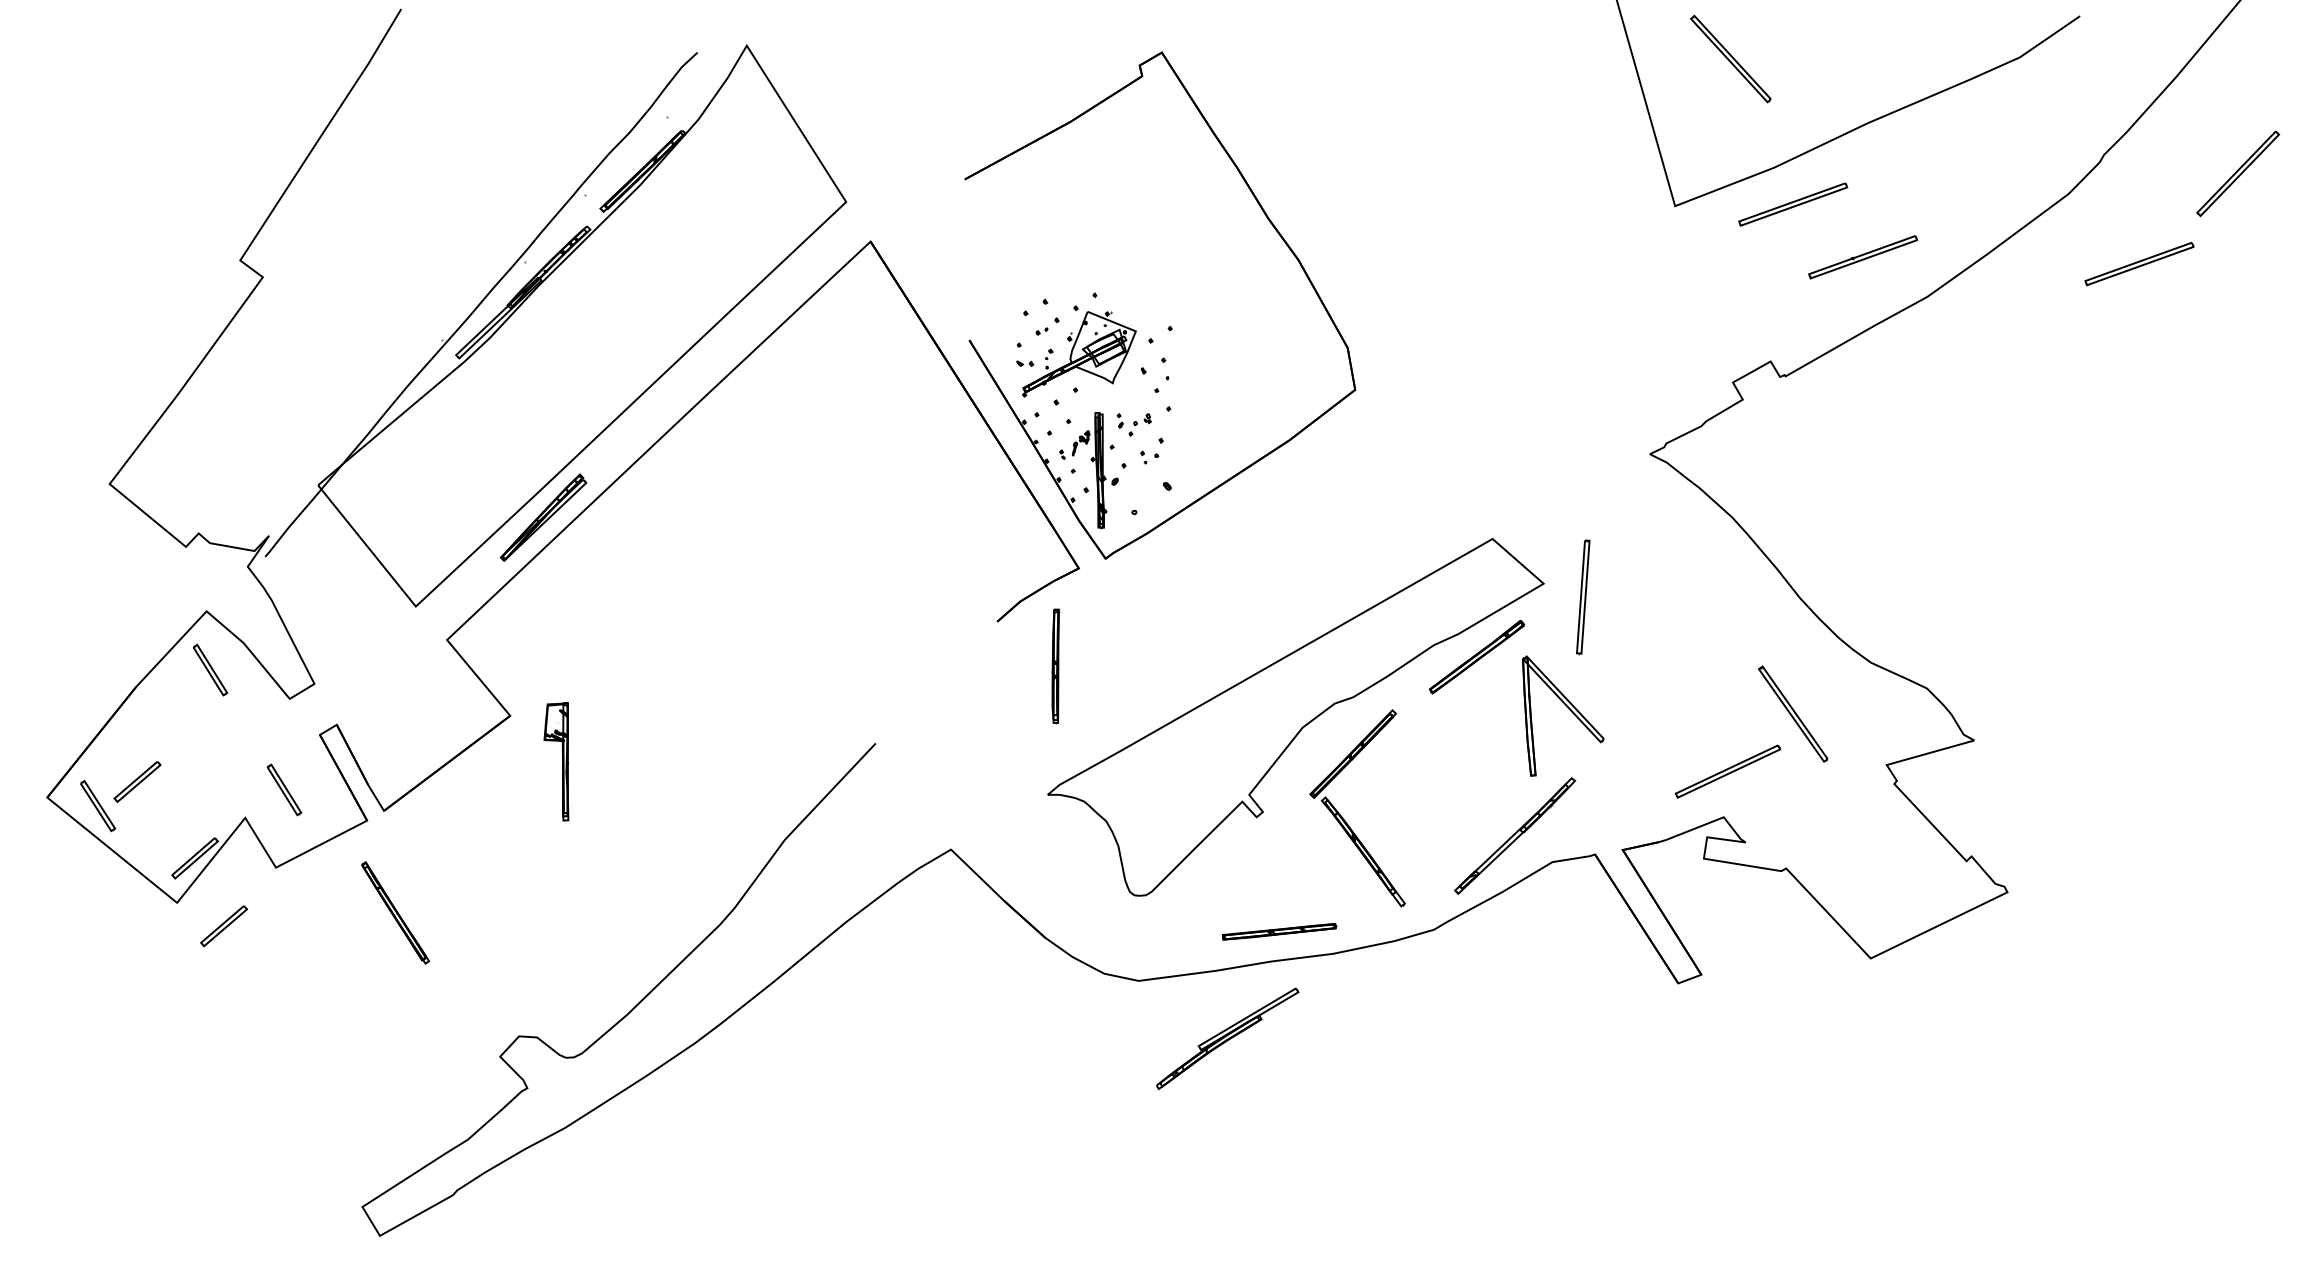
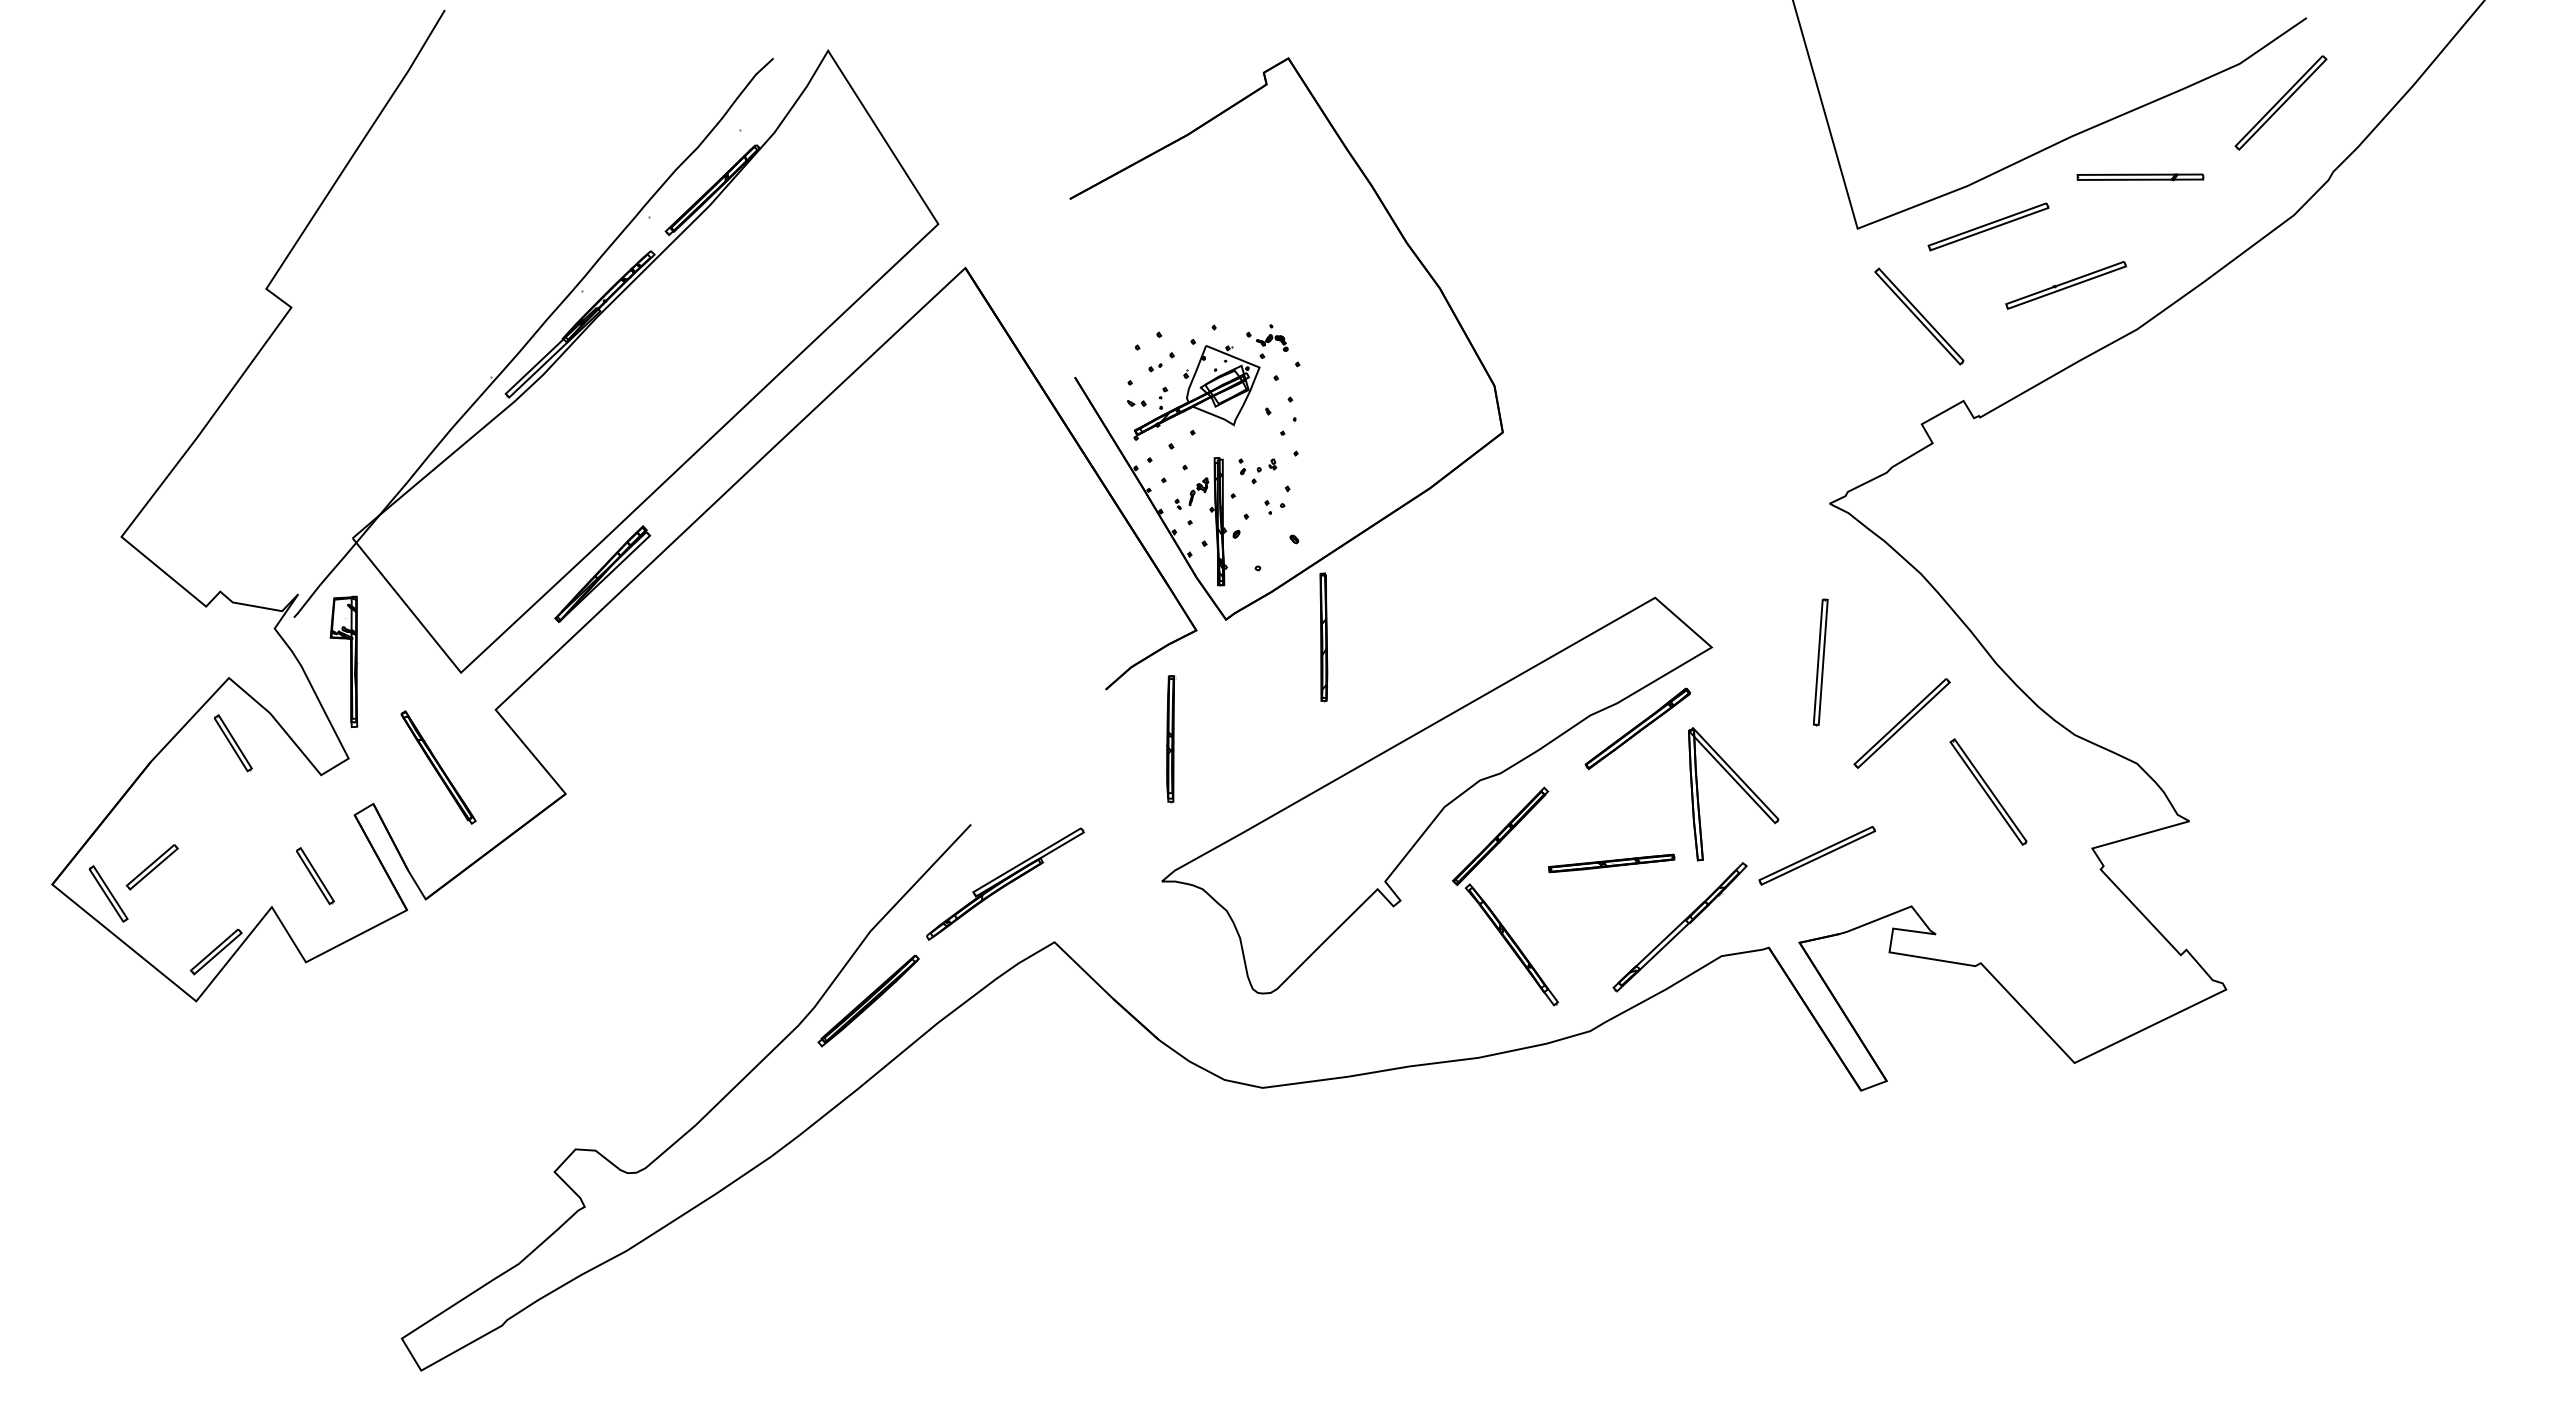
part: (1730, 59) -> (1919, 316), moved
part: (1930, 160) -> (2140, 177), added
part: (2237, 173) -> (2280, 102), moved
part: (2139, 263) -> (2372, 292), removed
part: (1143, 307) -> (1267, 341), added
part: (1193, 574) -> (1323, 637), added
part: (1583, 597) -> (1820, 662), moved
part: (1714, 652) -> (1901, 723), added
part: (562, 761) -> (350, 661), moved
part: (1728, 771) -> (1817, 855), moved
part: (783, 902) -> (868, 1000), added
part: (395, 912) -> (438, 767), moved
part: (223, 926) -> (247, 1027), removed
part: (1279, 931) -> (1611, 863), moved
part: (1227, 1038) -> (1005, 883), moved

